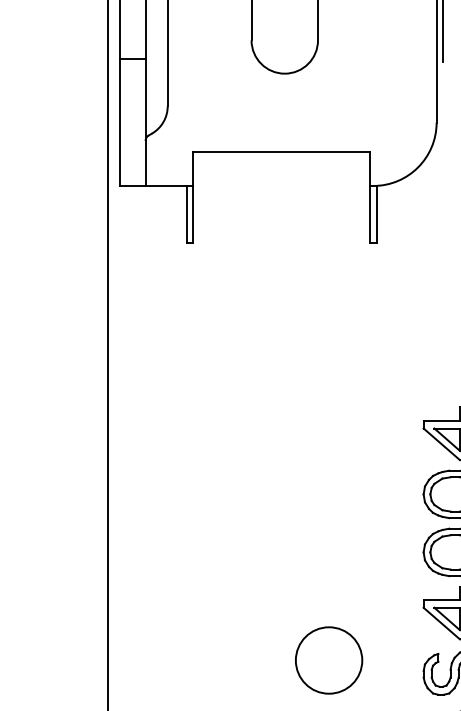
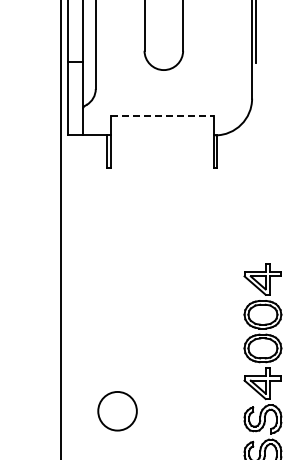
line: (282, 151) -> (162, 115), solid -> dashed
circle: (328, 660) -> (117, 411), moved

